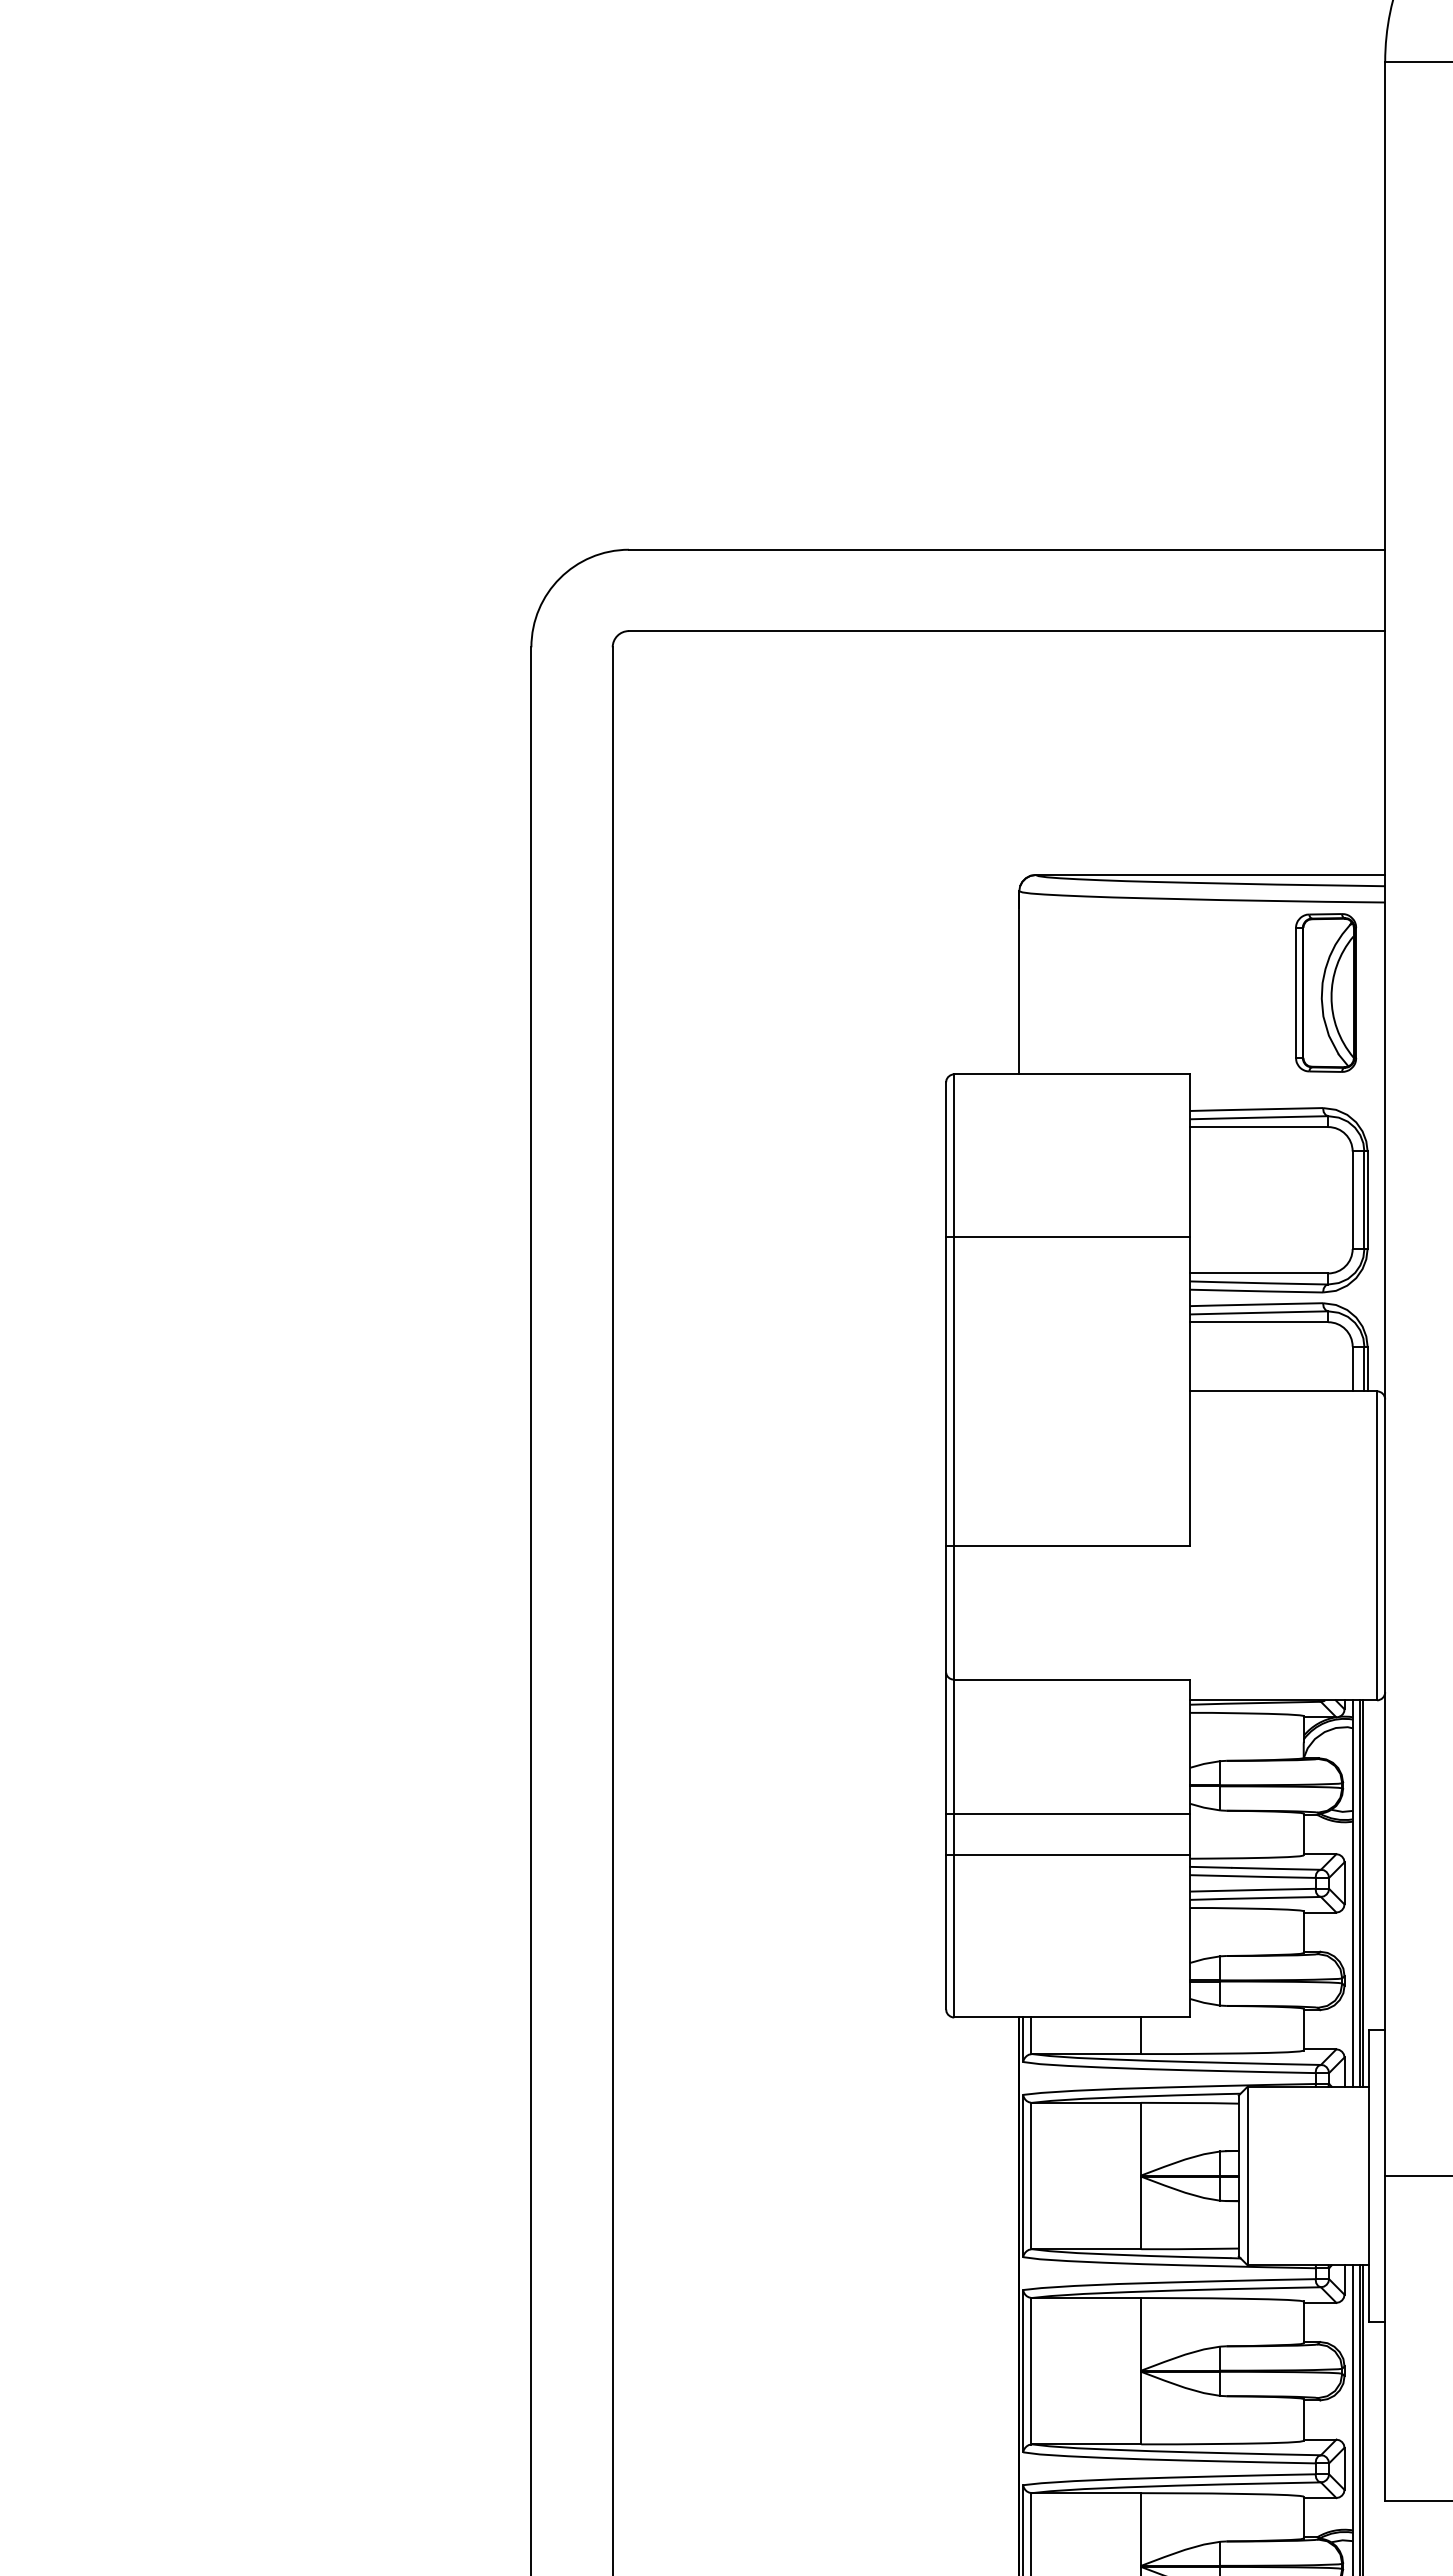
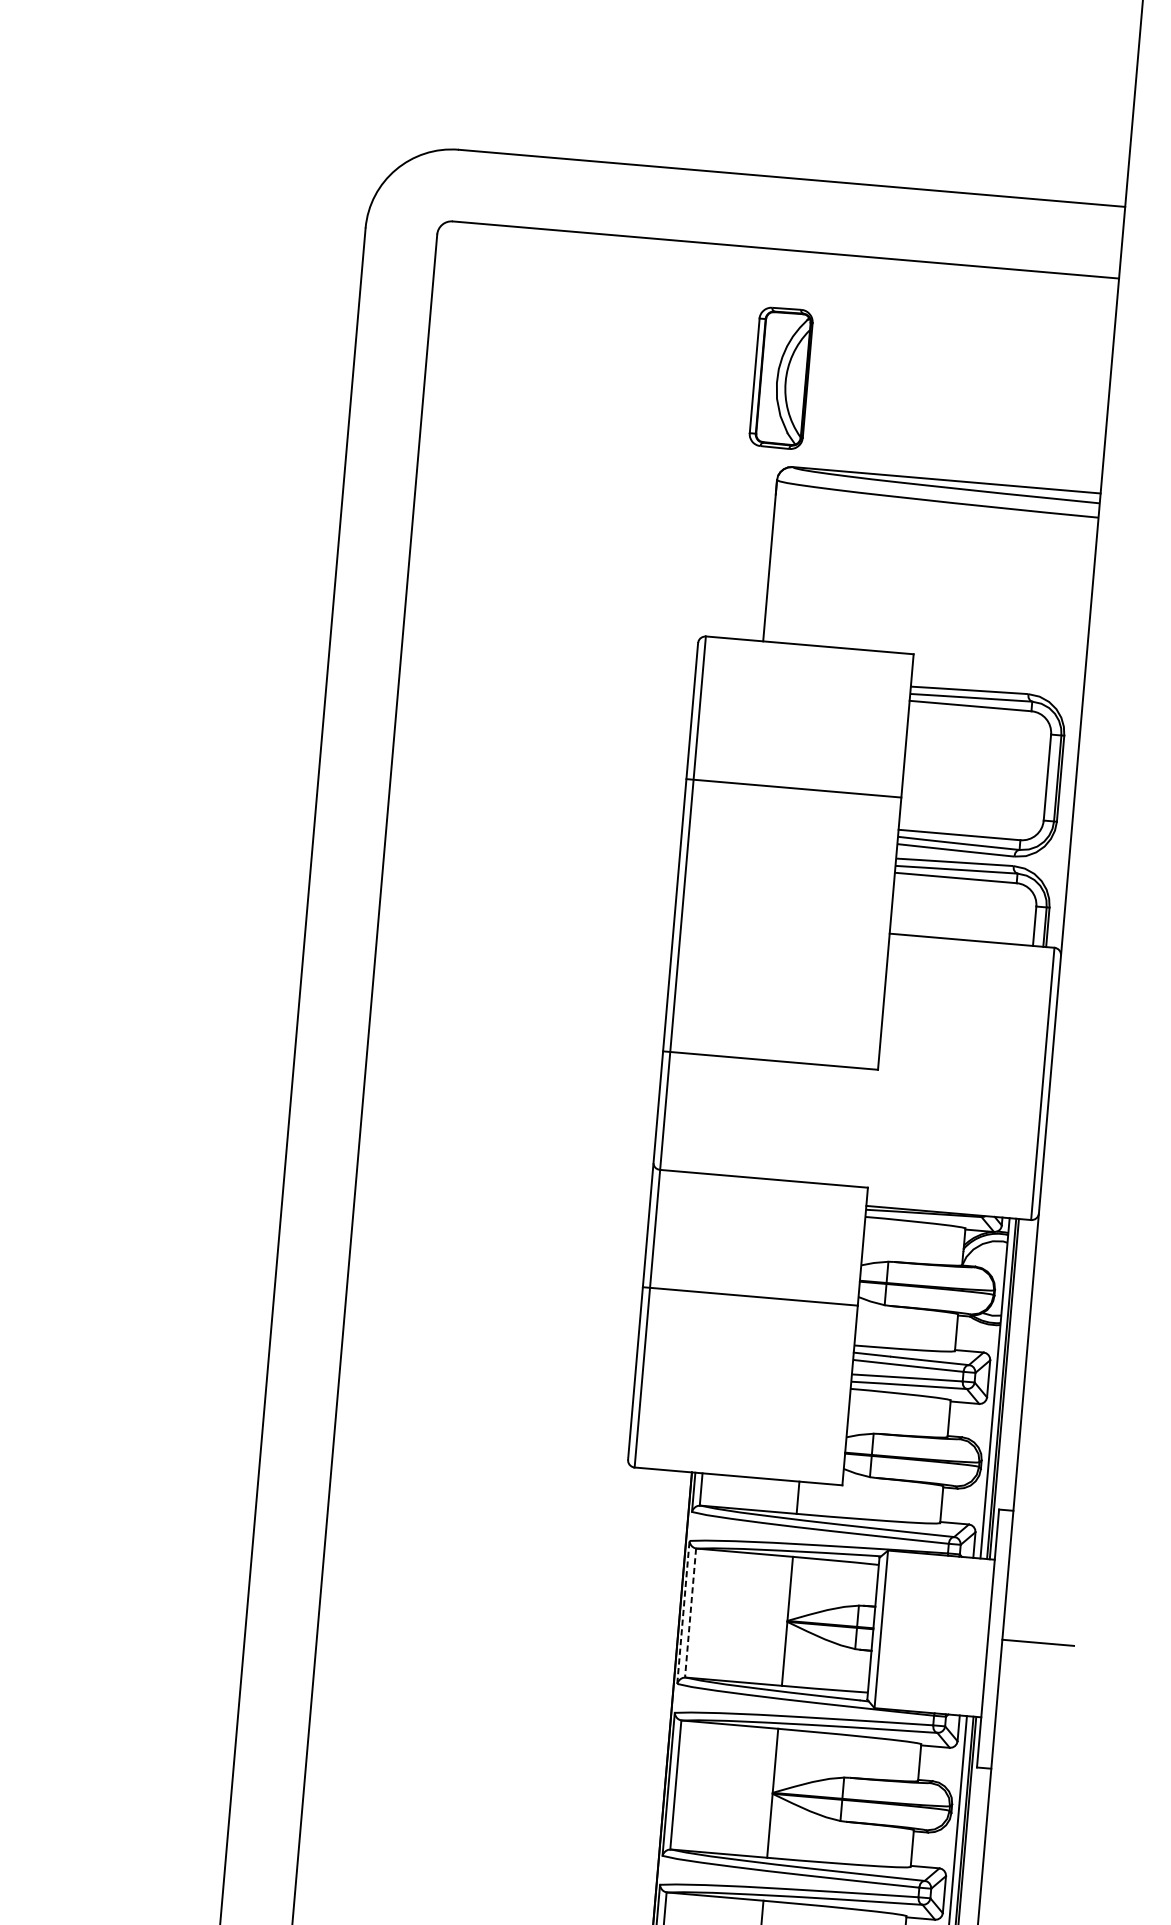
part: (1326, 992) -> (781, 377), moved
line: (1068, 1854) -> (747, 1332), removed
line: (1023, 2175) -> (683, 1611), solid -> dashed
line: (1031, 2176) -> (690, 1613), solid -> dashed

